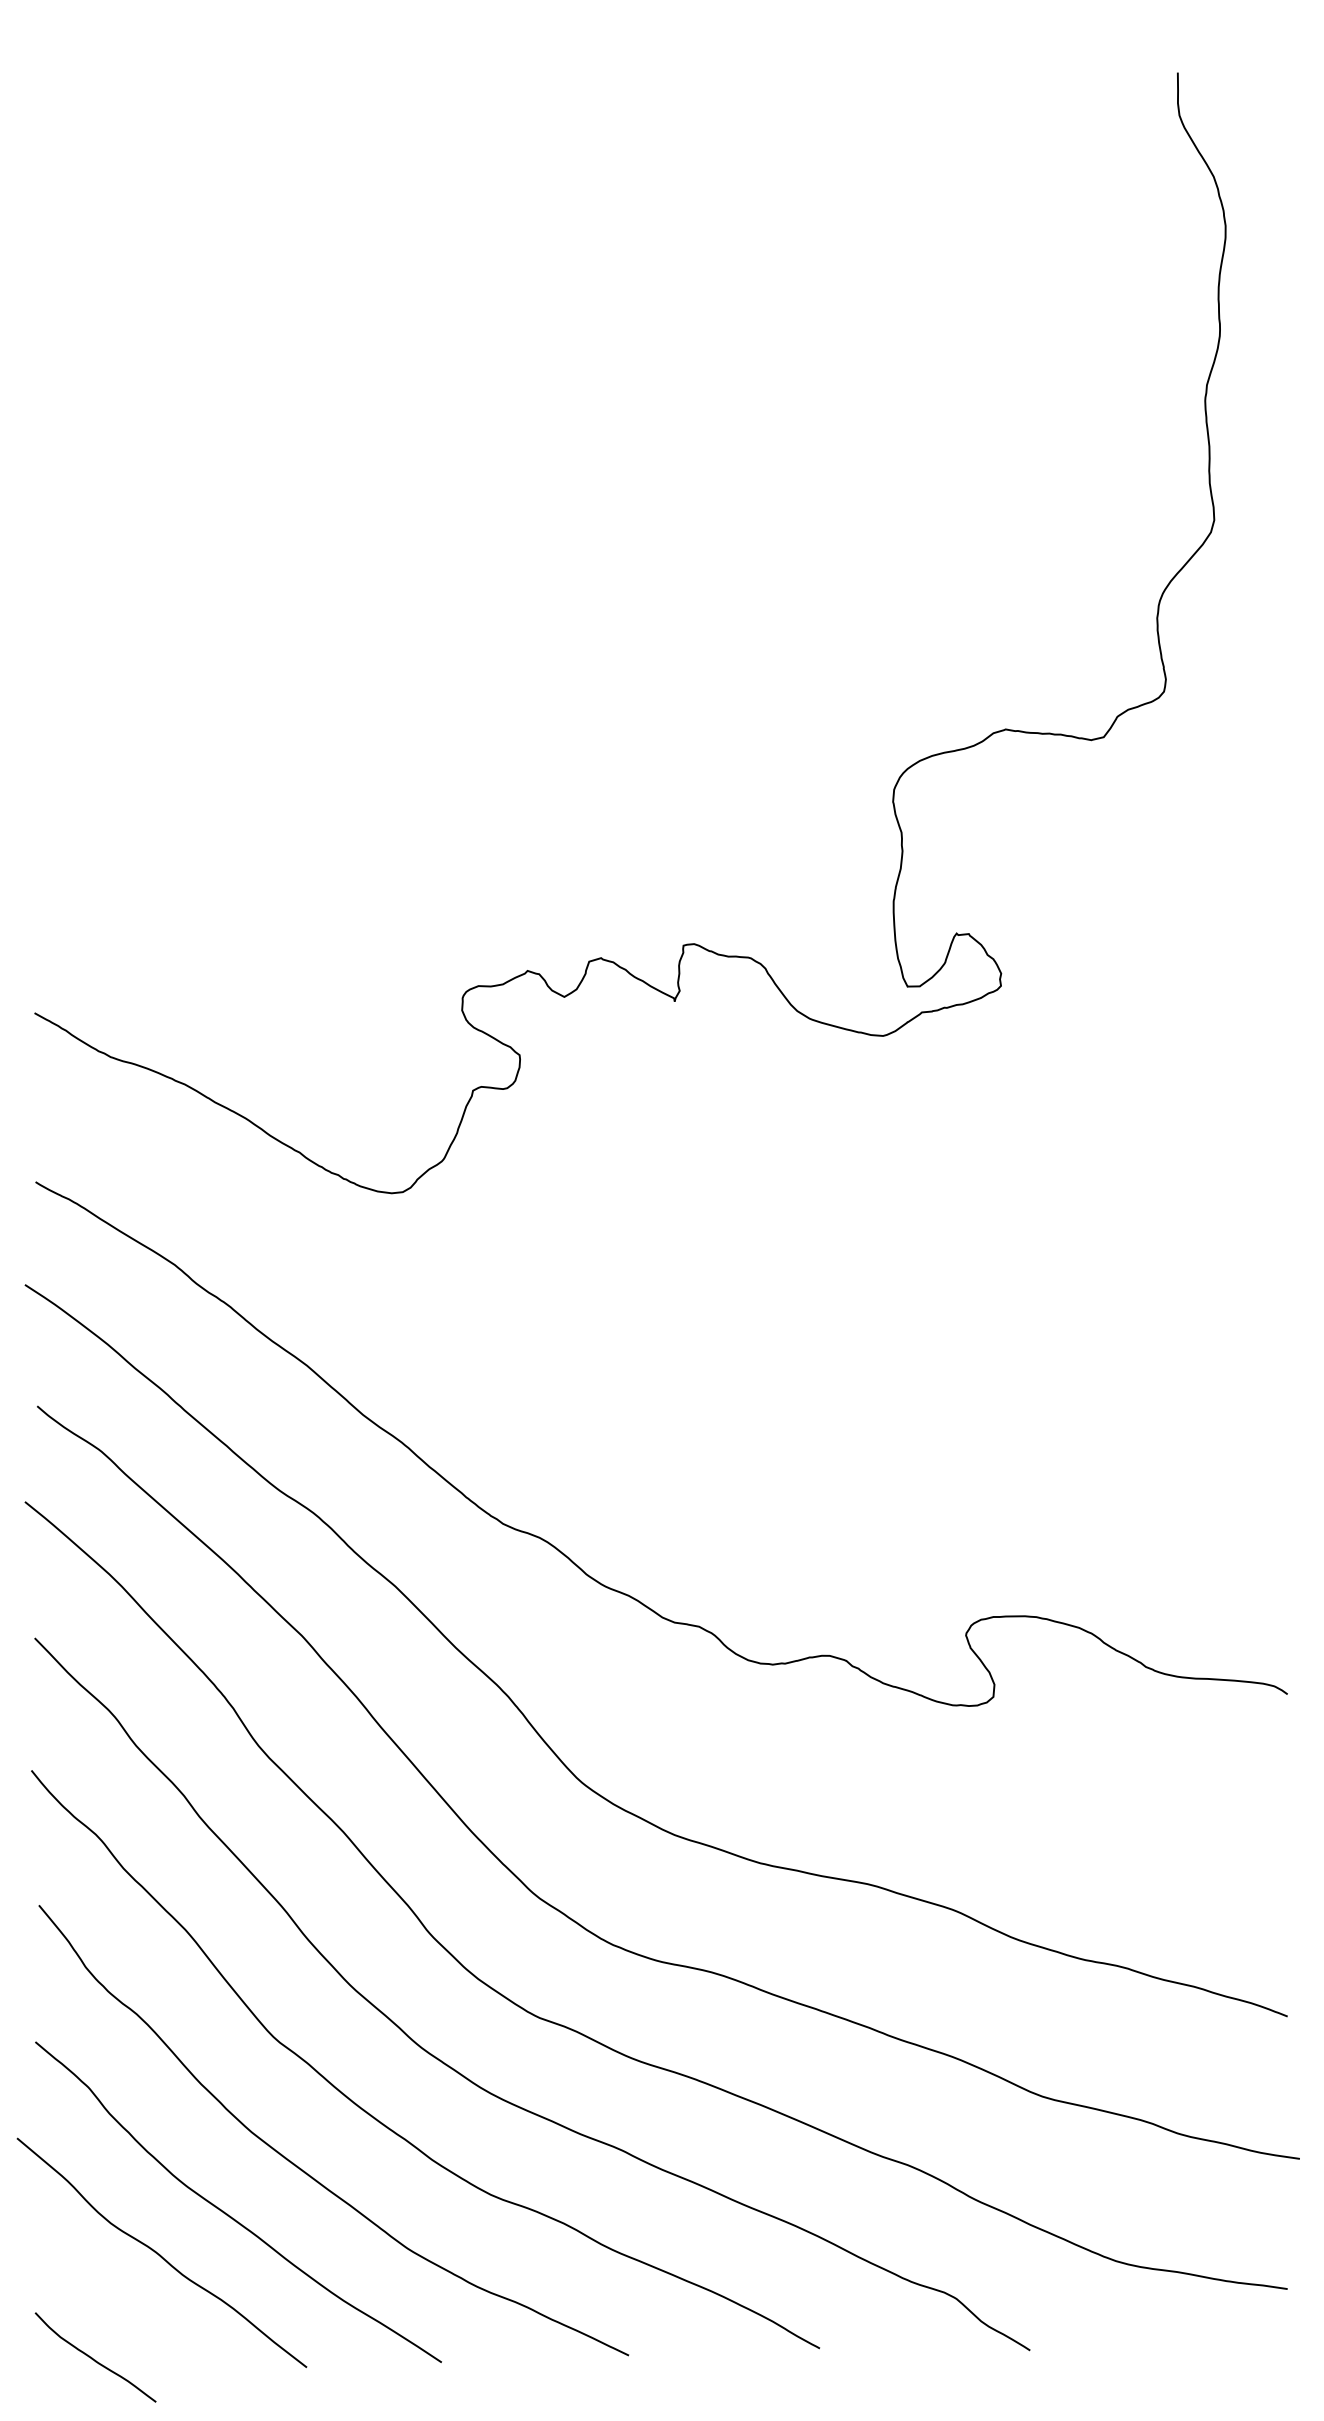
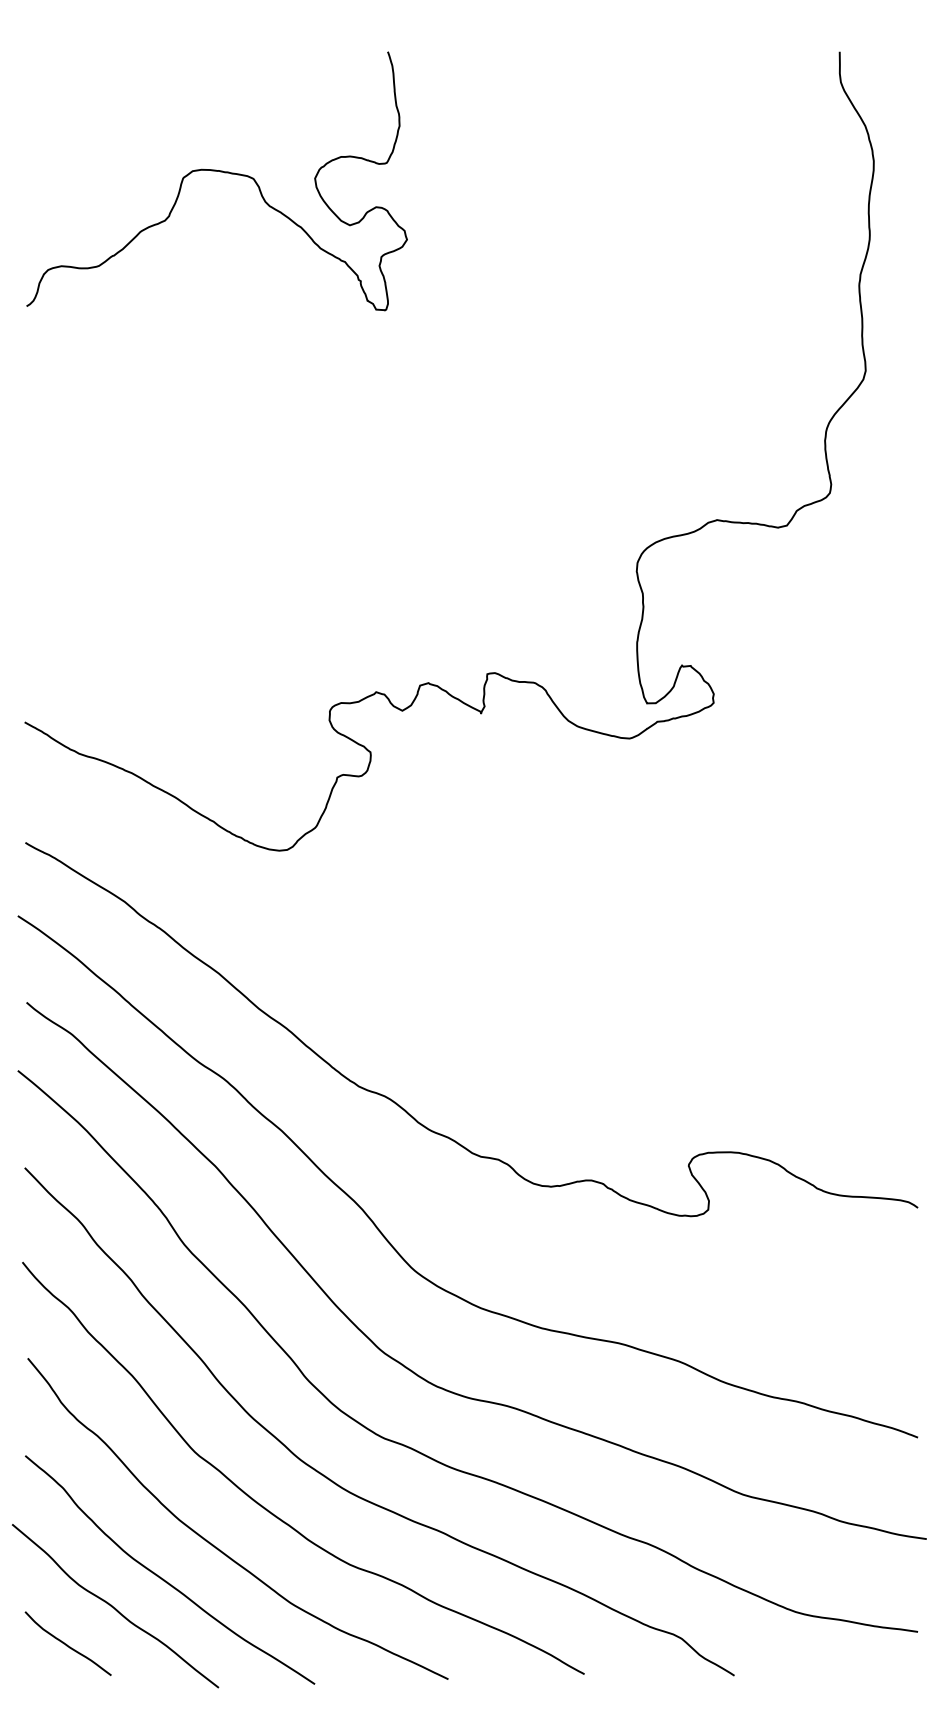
curve: (309, 241) -> (220, 172), added
curve: (93, 2357) -> (66, 1643), moved

